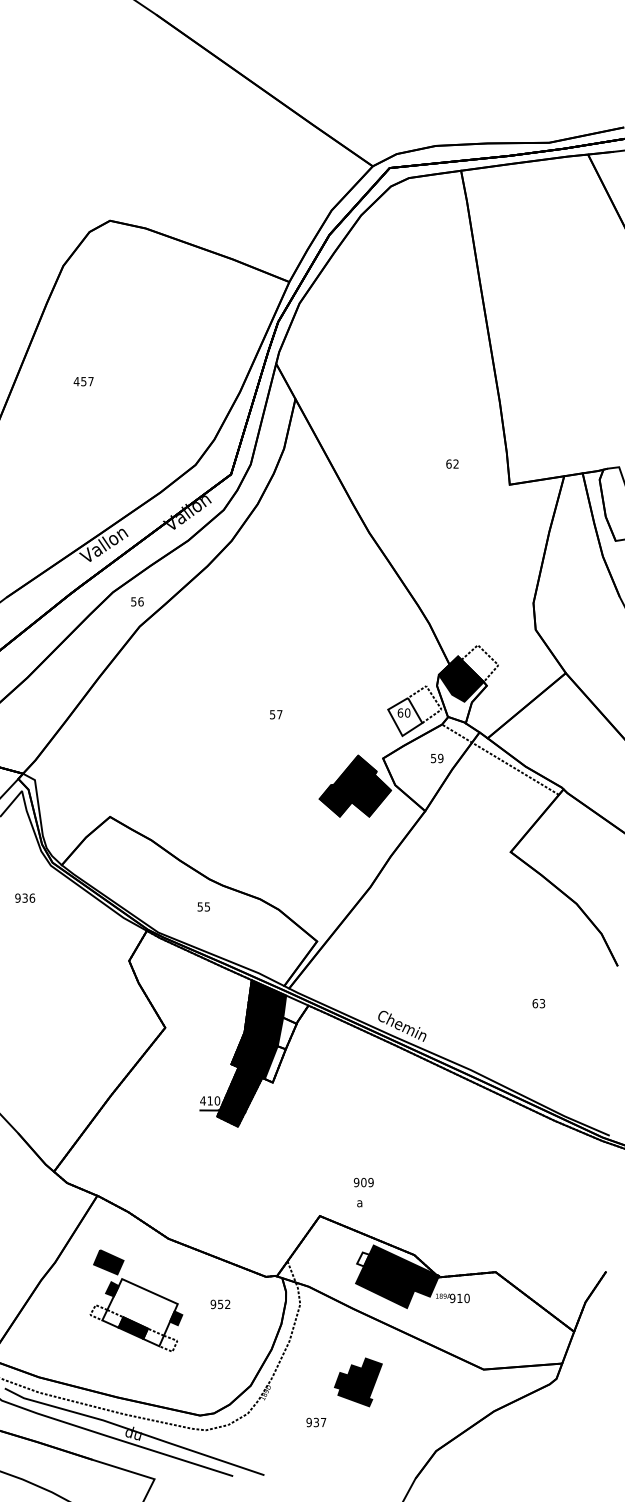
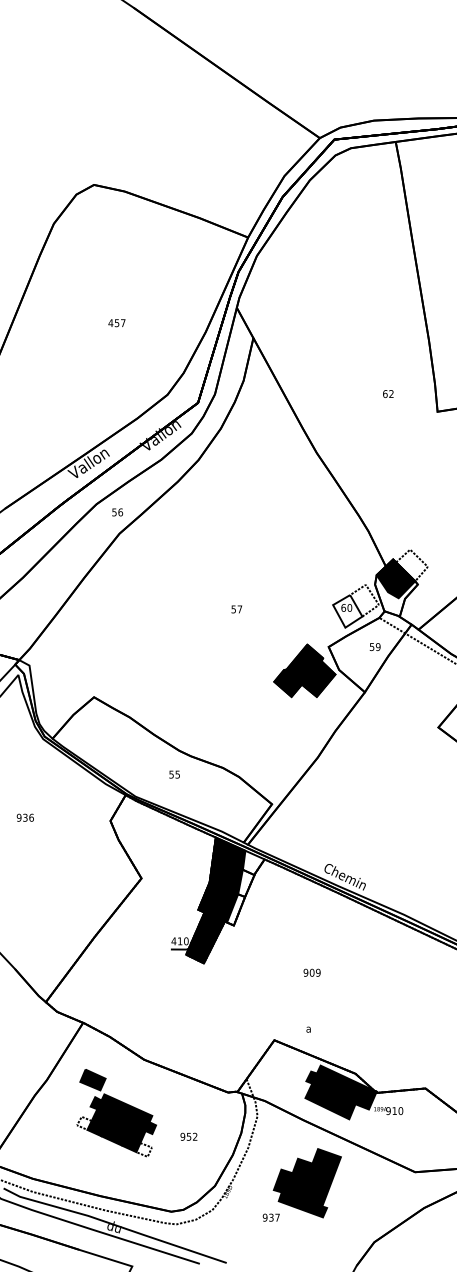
text: (83, 381) -> (116, 323), moved
text: (25, 897) -> (25, 817), moved
text: (363, 1182) -> (311, 972), moved
fill: (363, 1259) -> (311, 1077), added
text: (220, 1304) -> (188, 1136), moved
fill: (139, 1312) -> (119, 1123), added
part: (358, 1382) -> (307, 1183), size x1.67

